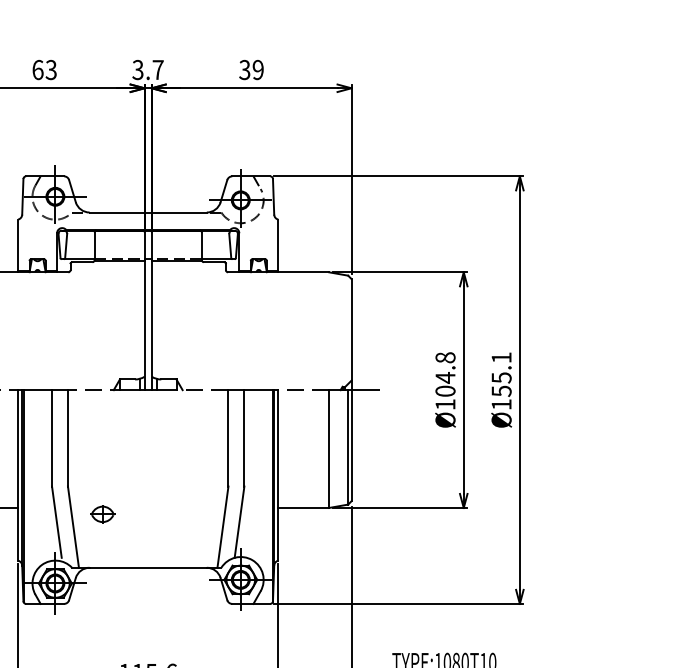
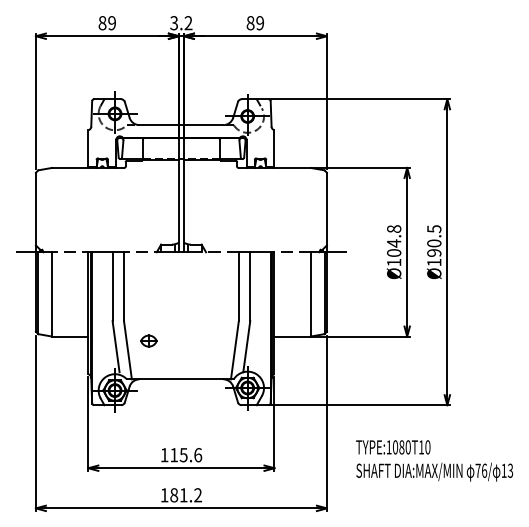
text: (43, 70) -> (106, 23), 63 -> 89
text: (158, 70) -> (188, 23), 3.7 -> 3.2
text: (244, 70) -> (250, 23), 39 -> 89
text: (501, 375) -> (434, 241), Ø155.1 -> Ø190.5

